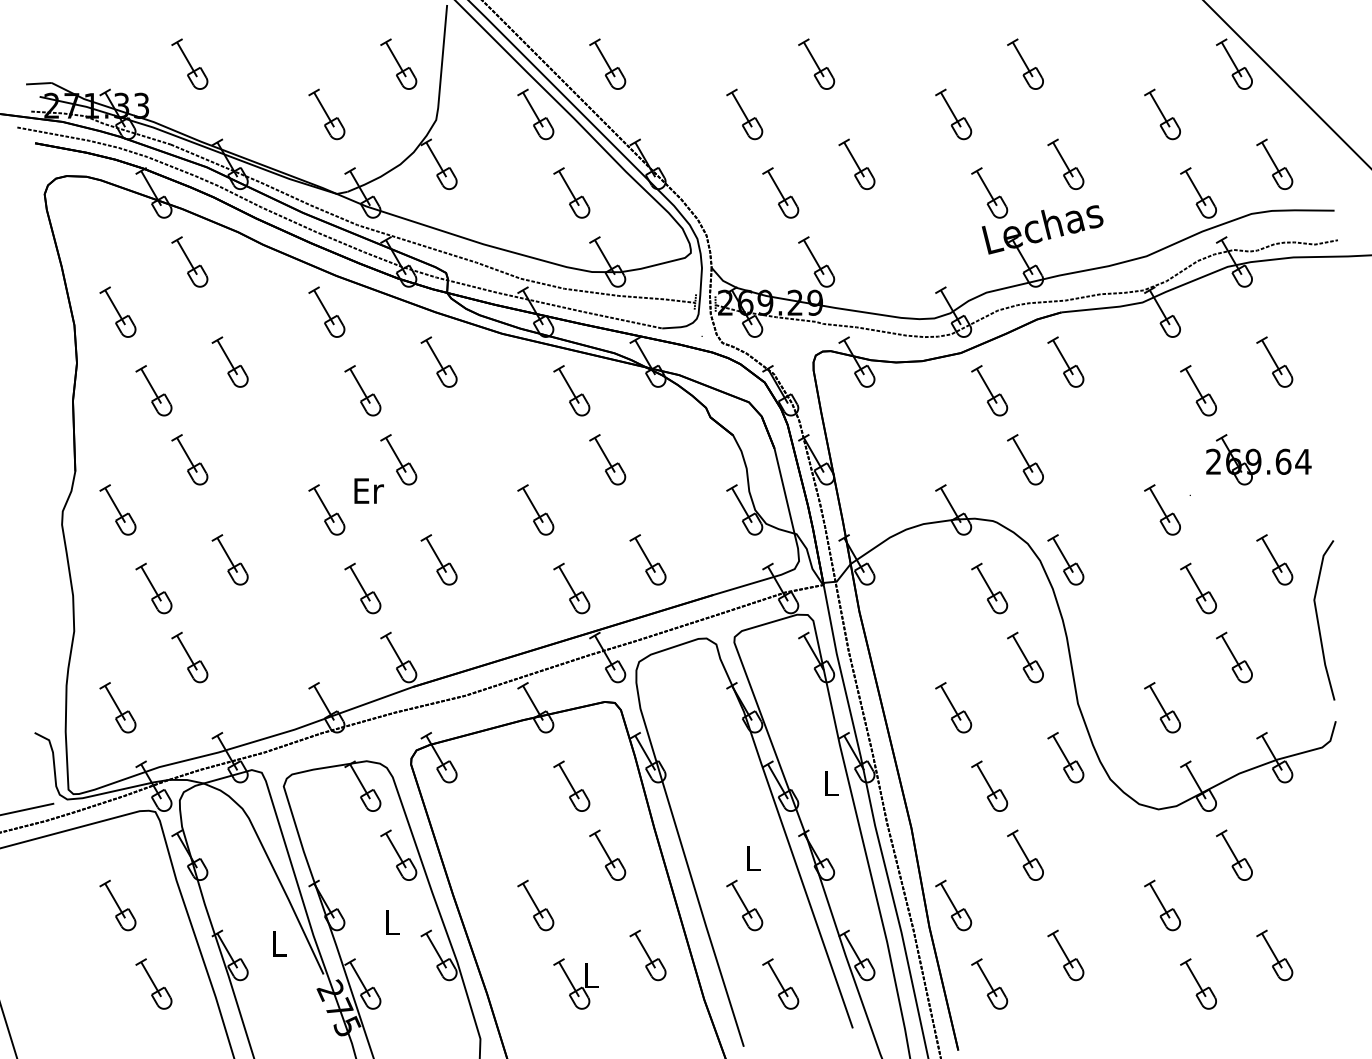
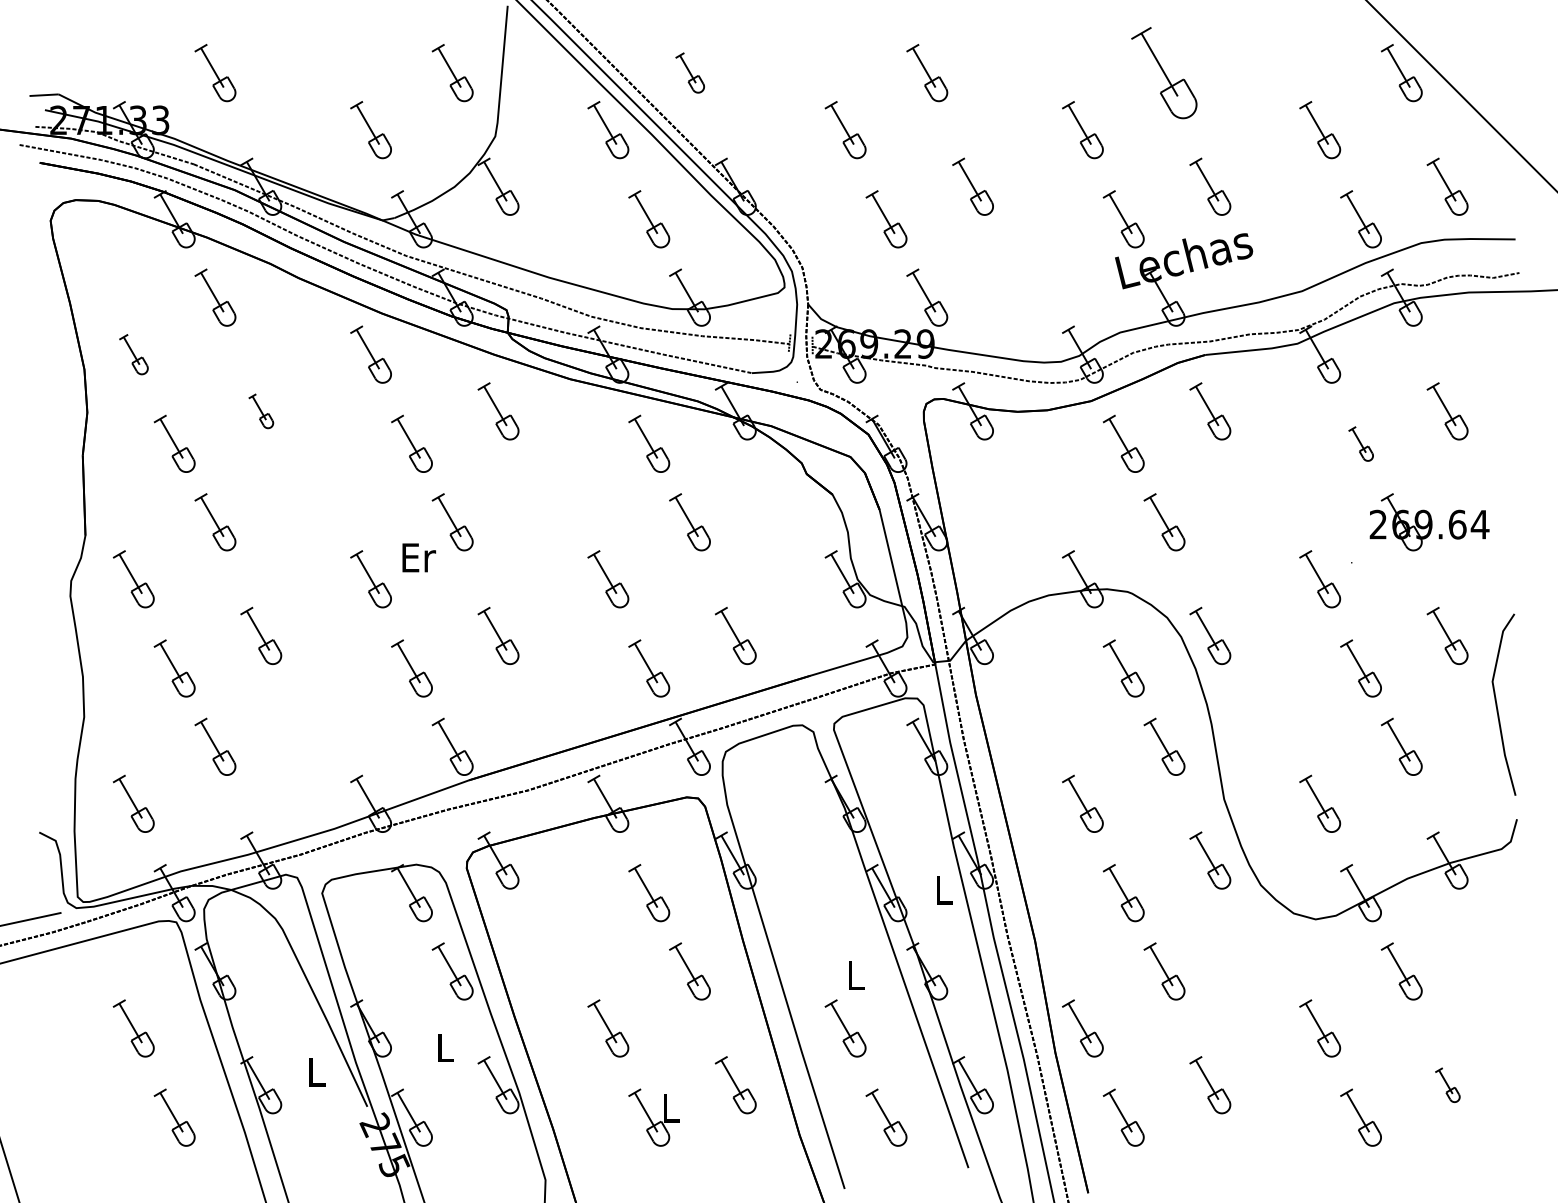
part: (607, 63) -> (689, 72), size x0.7
part: (1025, 63) -> (1164, 72), size x1.6
part: (117, 311) -> (133, 353), size x0.7
part: (229, 361) -> (260, 410), size x0.6
part: (1198, 390) -> (1361, 443), size x0.6
part: (1274, 955) -> (1447, 1085), size x0.6

